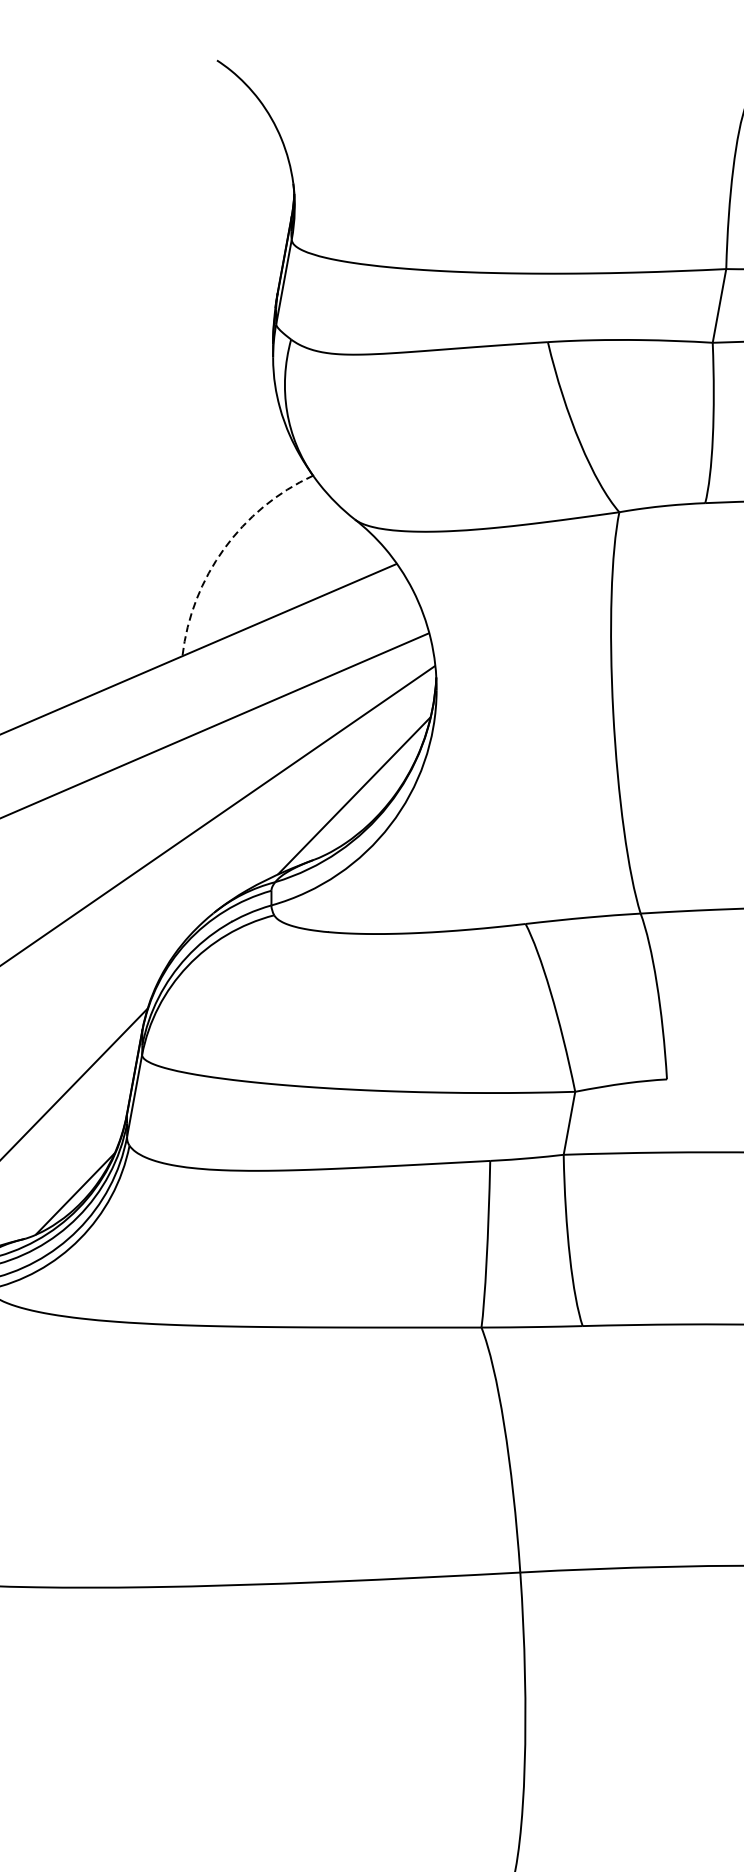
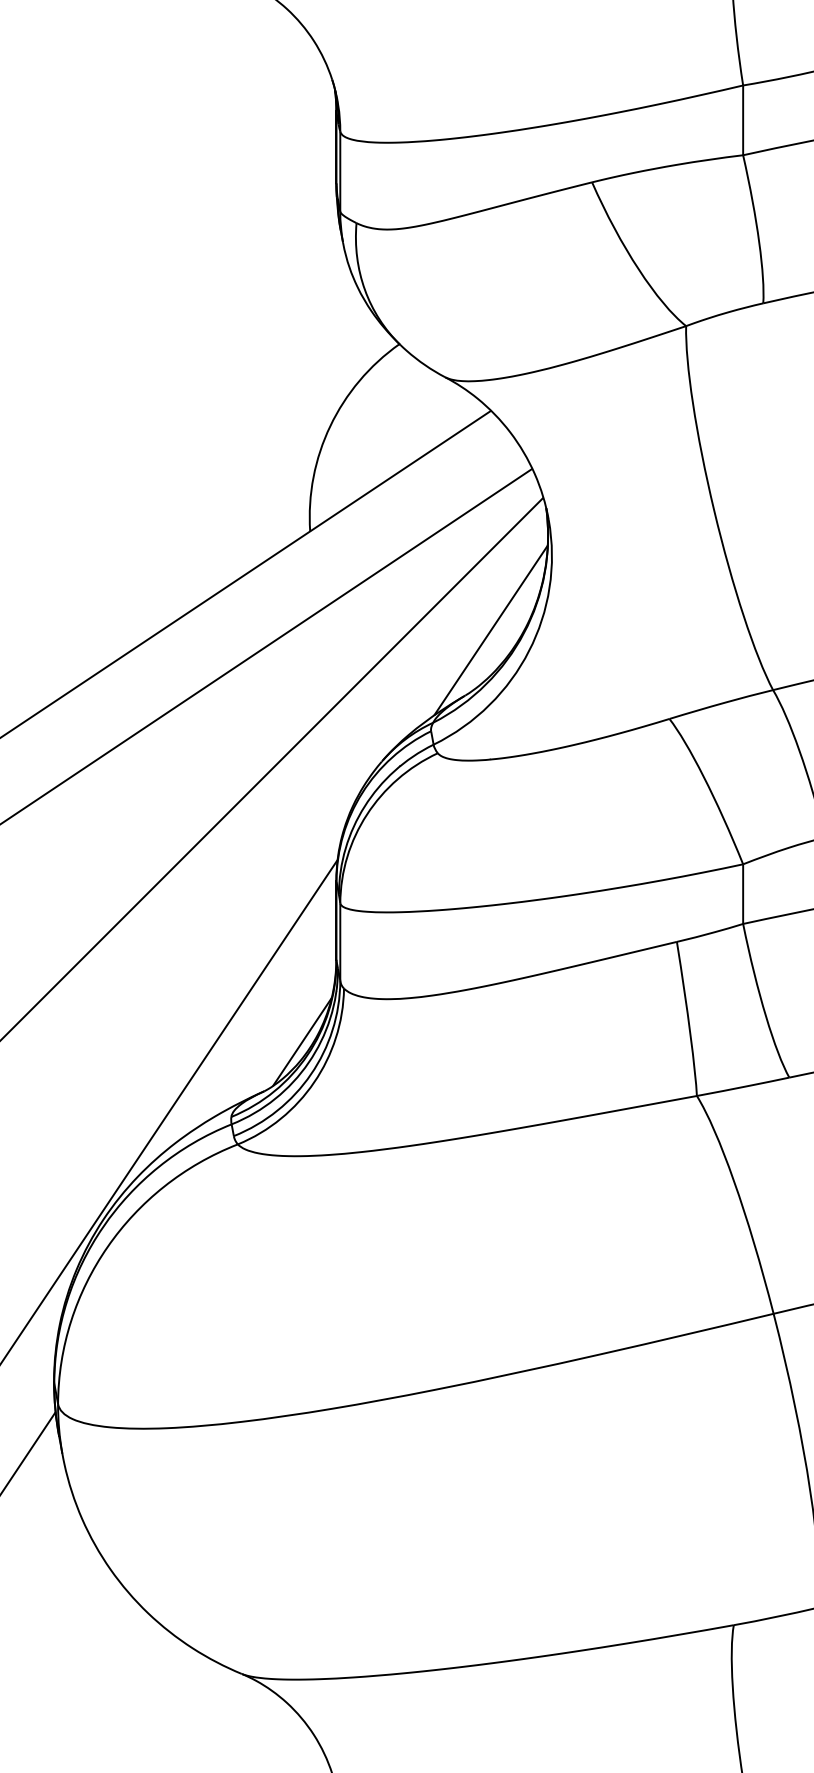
arc: (224, 549) -> (330, 426), dashed -> solid

